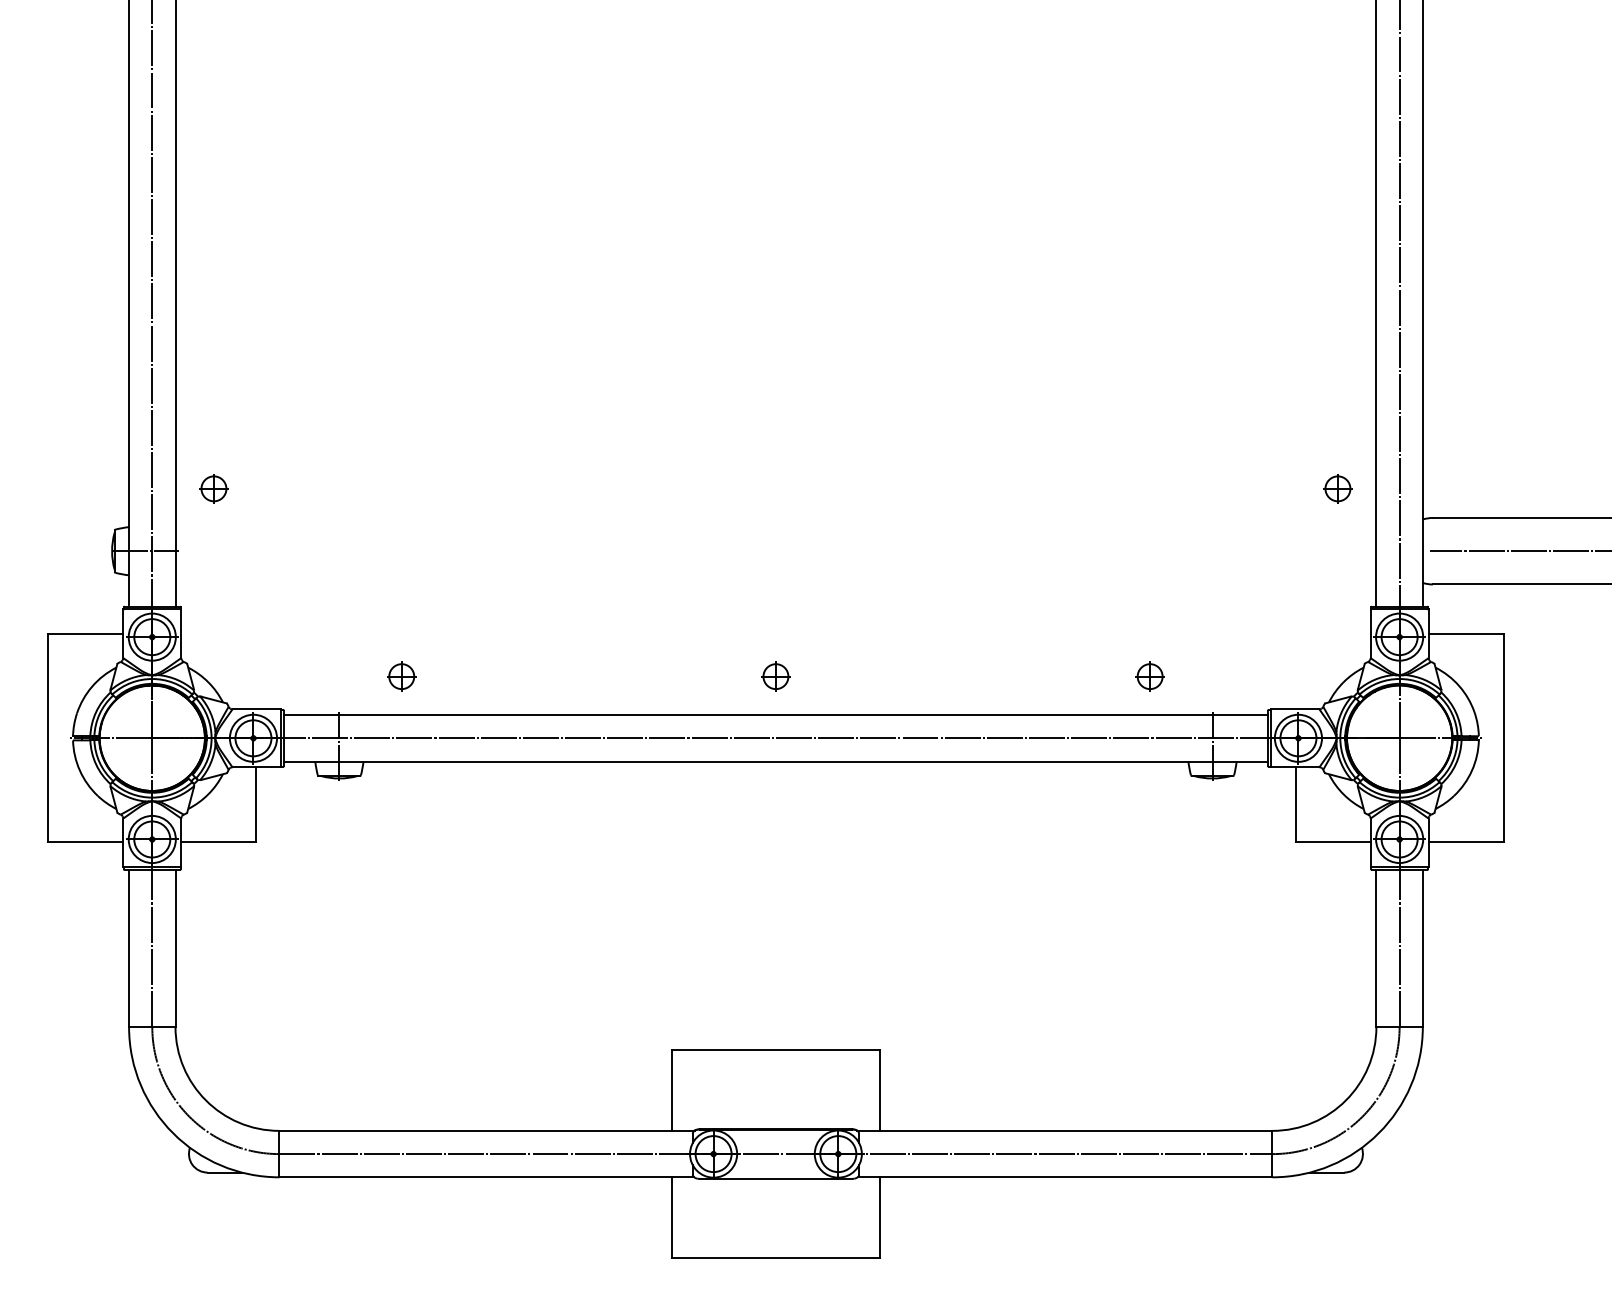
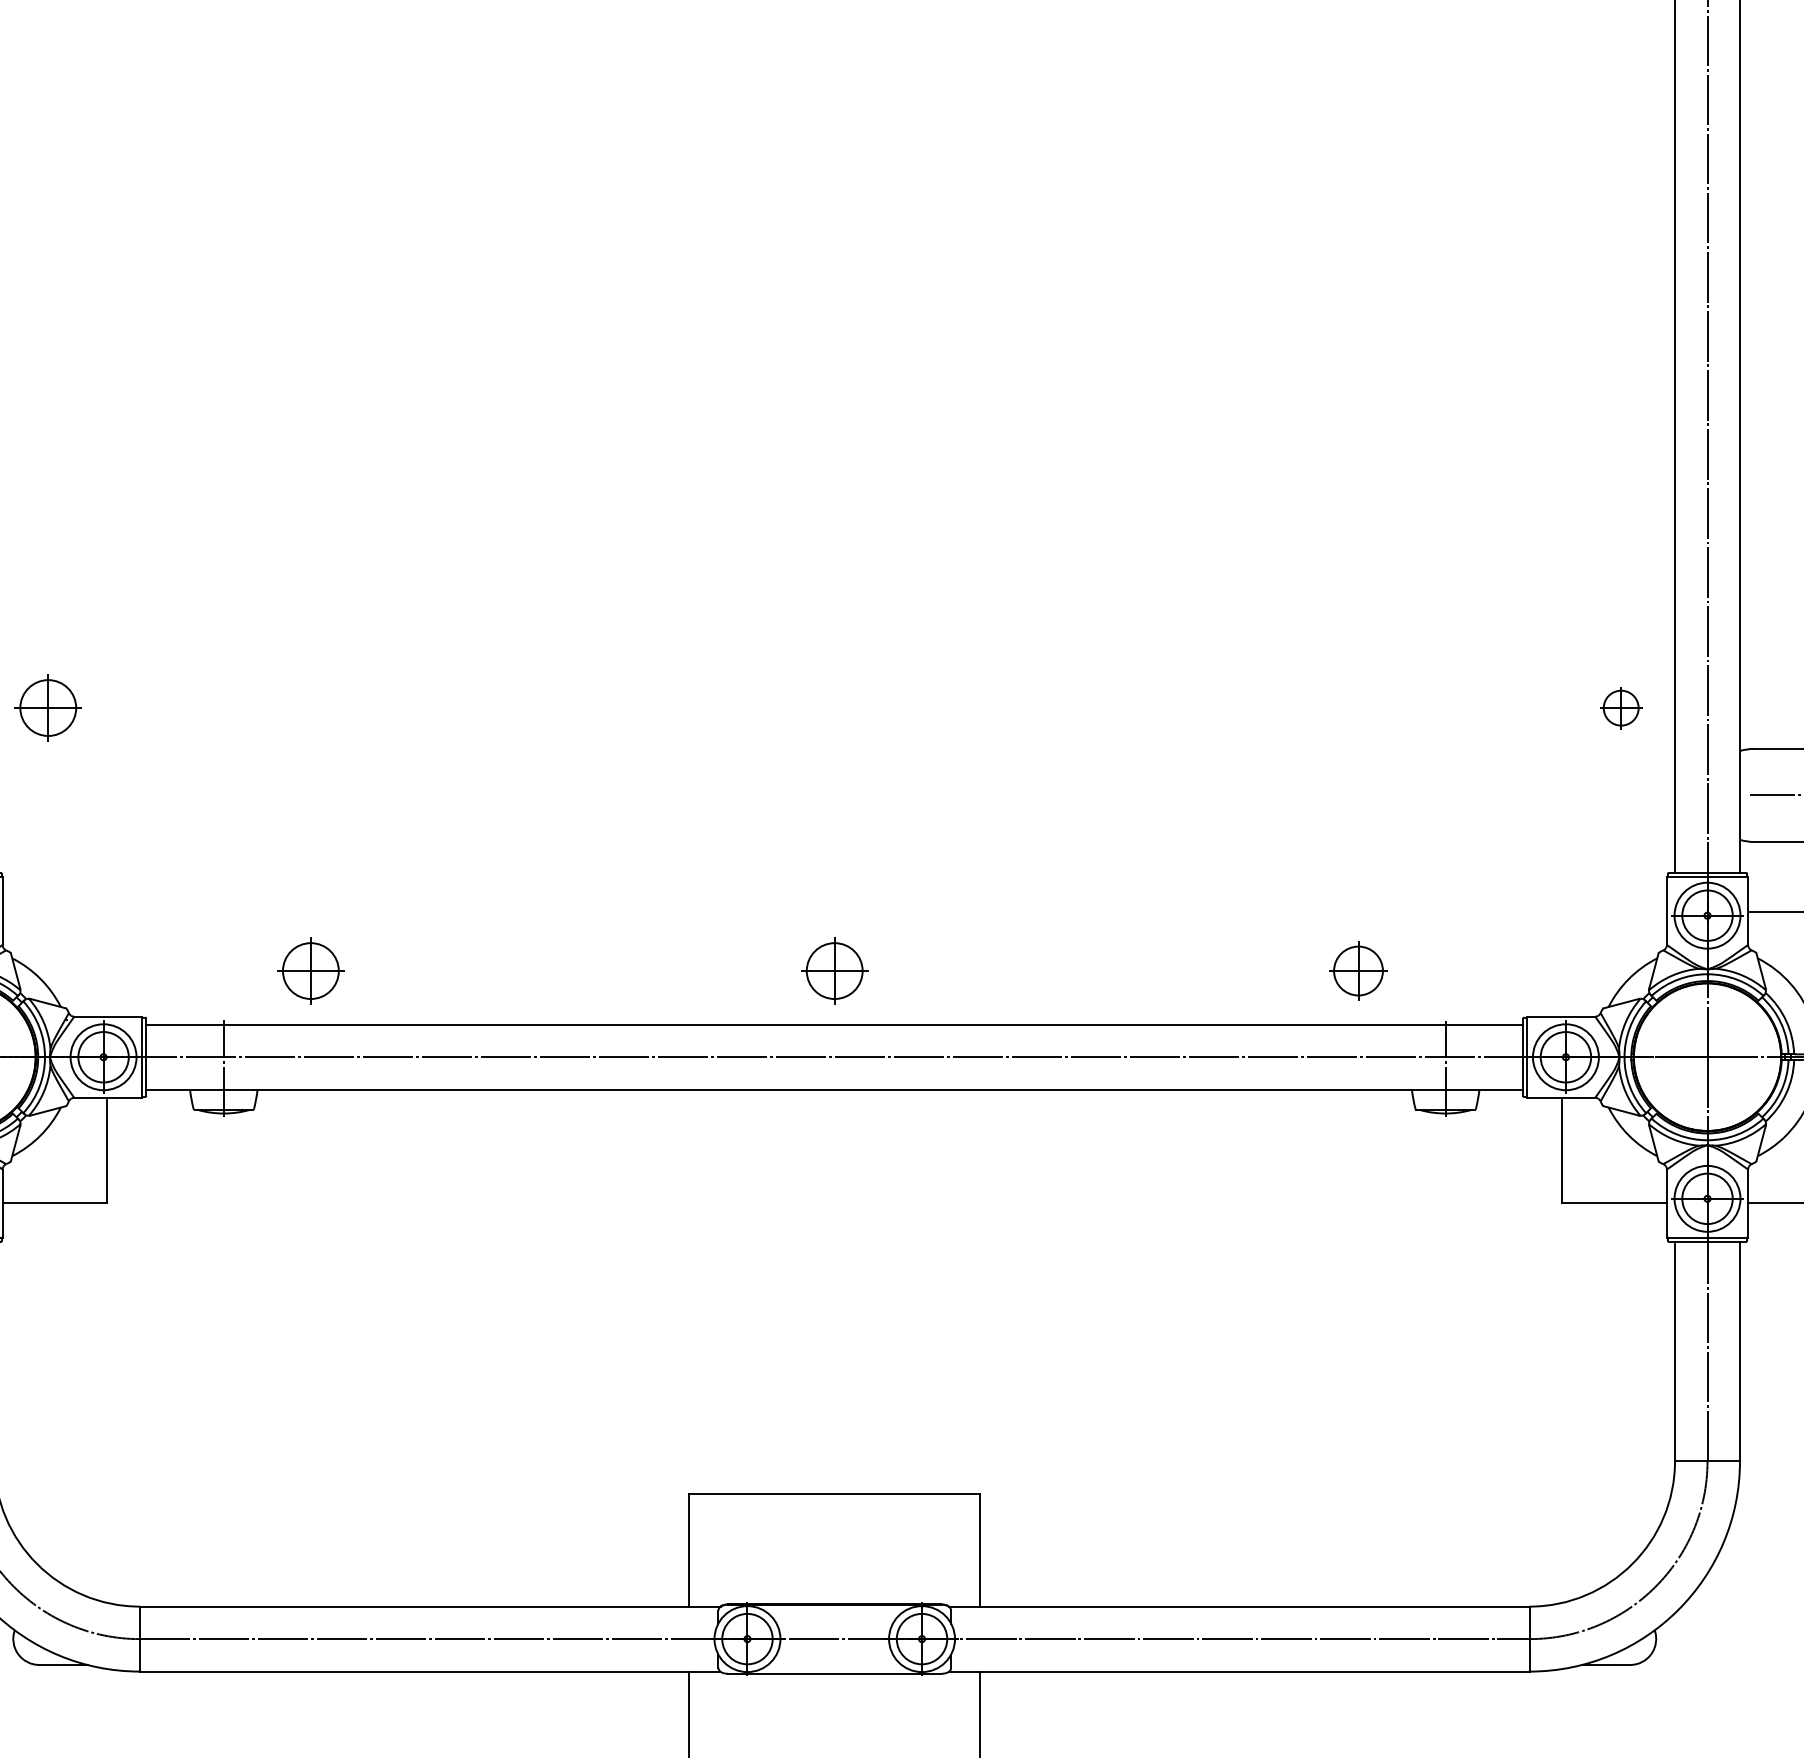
part: (213, 488) -> (47, 707), size x1.6
part: (401, 676) -> (310, 970), size x1.6
part: (775, 676) -> (834, 970), size x1.6
part: (1149, 676) -> (1357, 970), size x1.4

